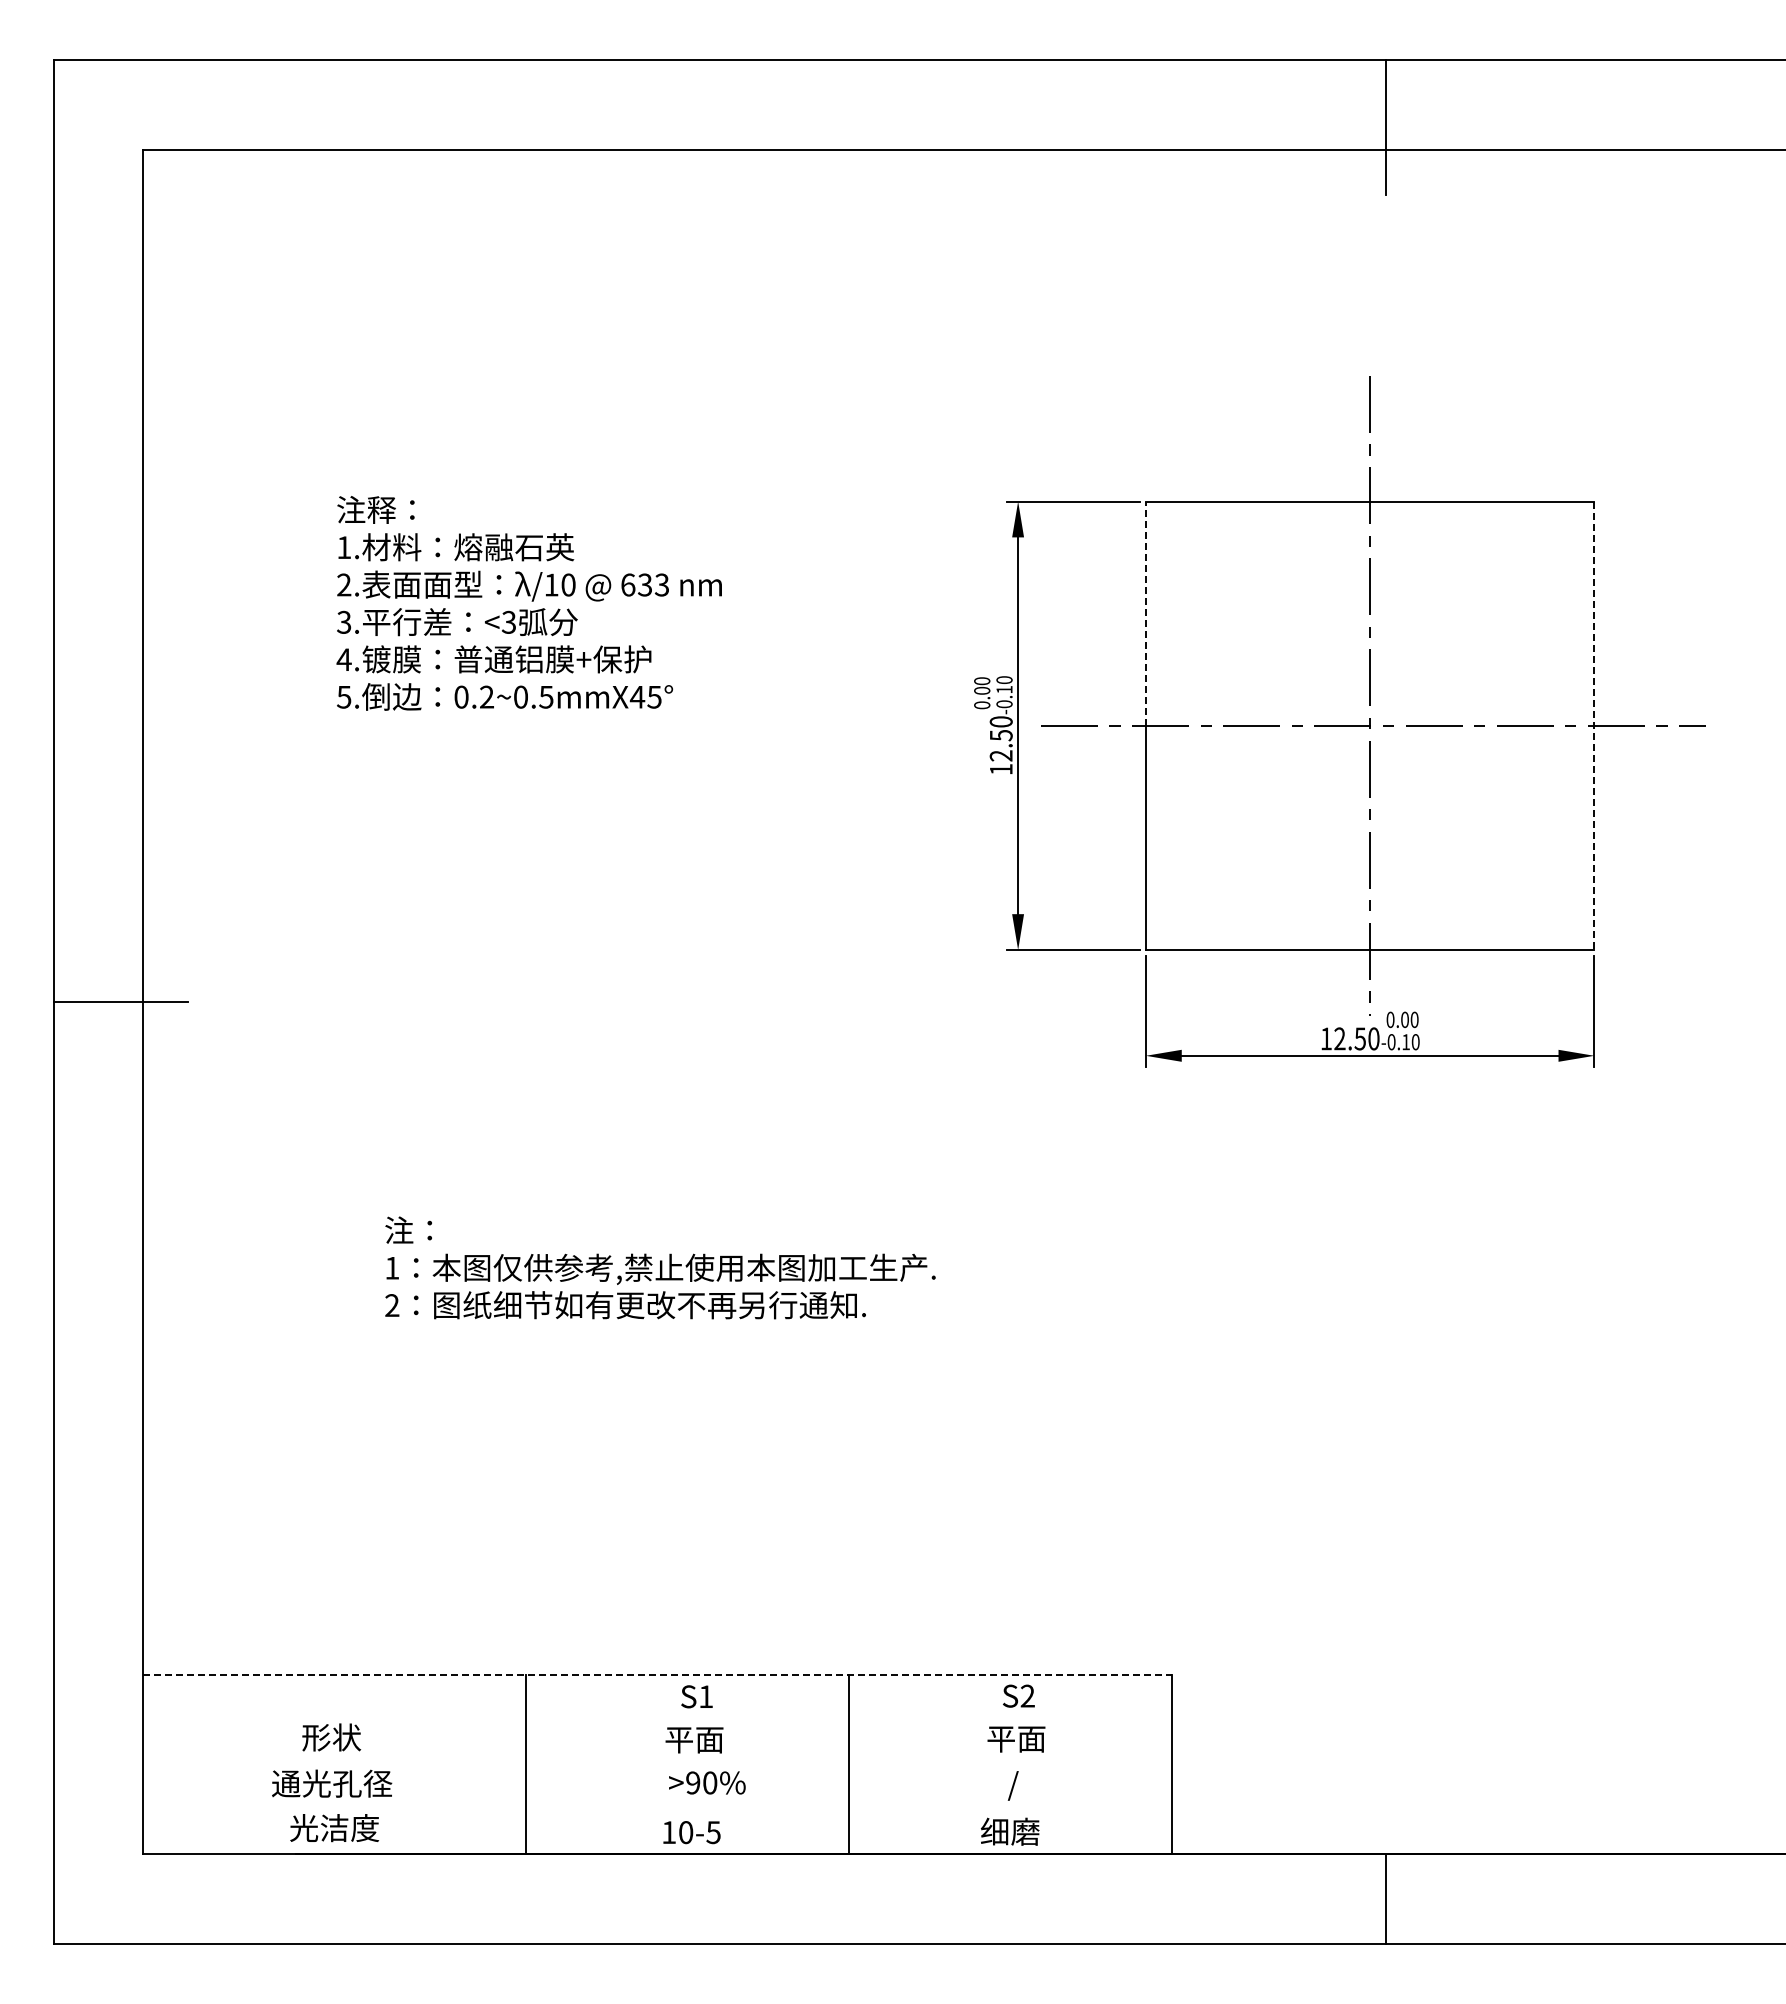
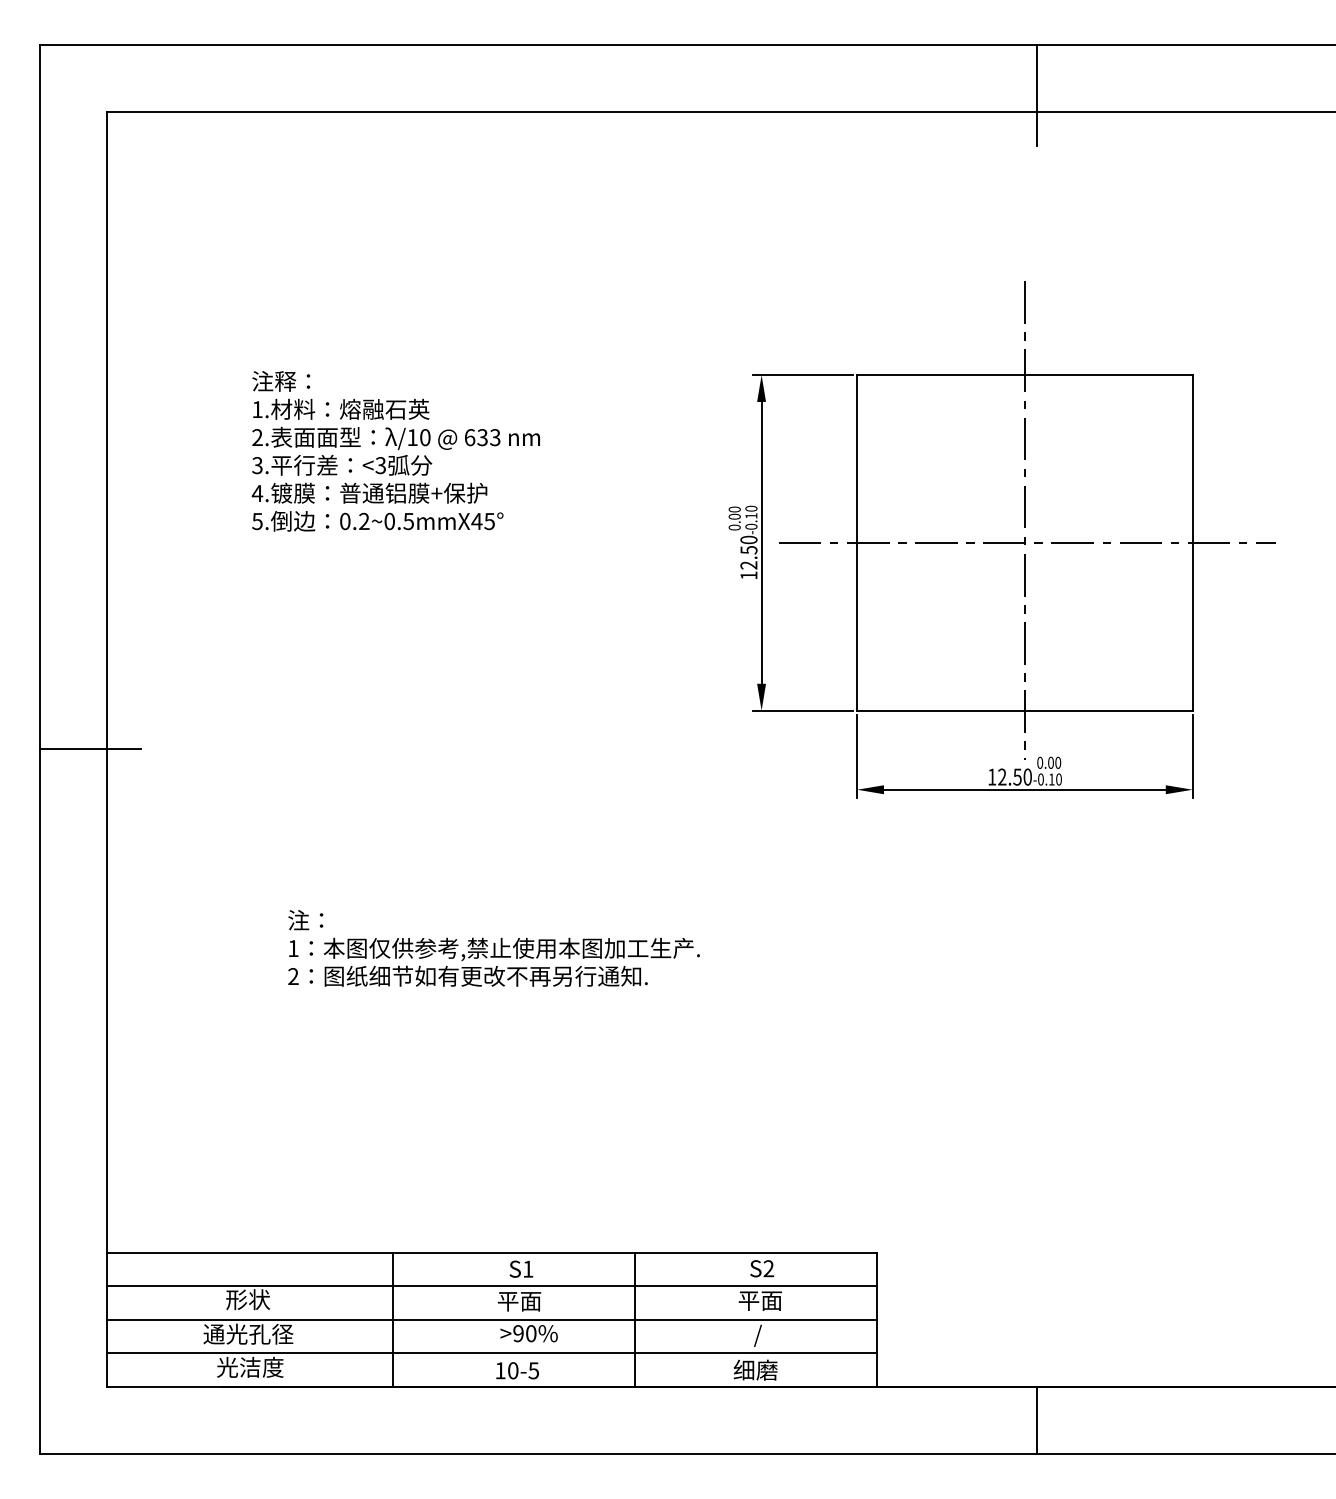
line: (1145, 613) -> (856, 458), dashed -> solid
line: (1594, 726) -> (1192, 543), dashed -> solid
line: (658, 1674) -> (492, 1252), dashed -> solid
line: (657, 1719) -> (491, 1286), added
line: (657, 1764) -> (491, 1319), added
line: (657, 1809) -> (491, 1353), added

